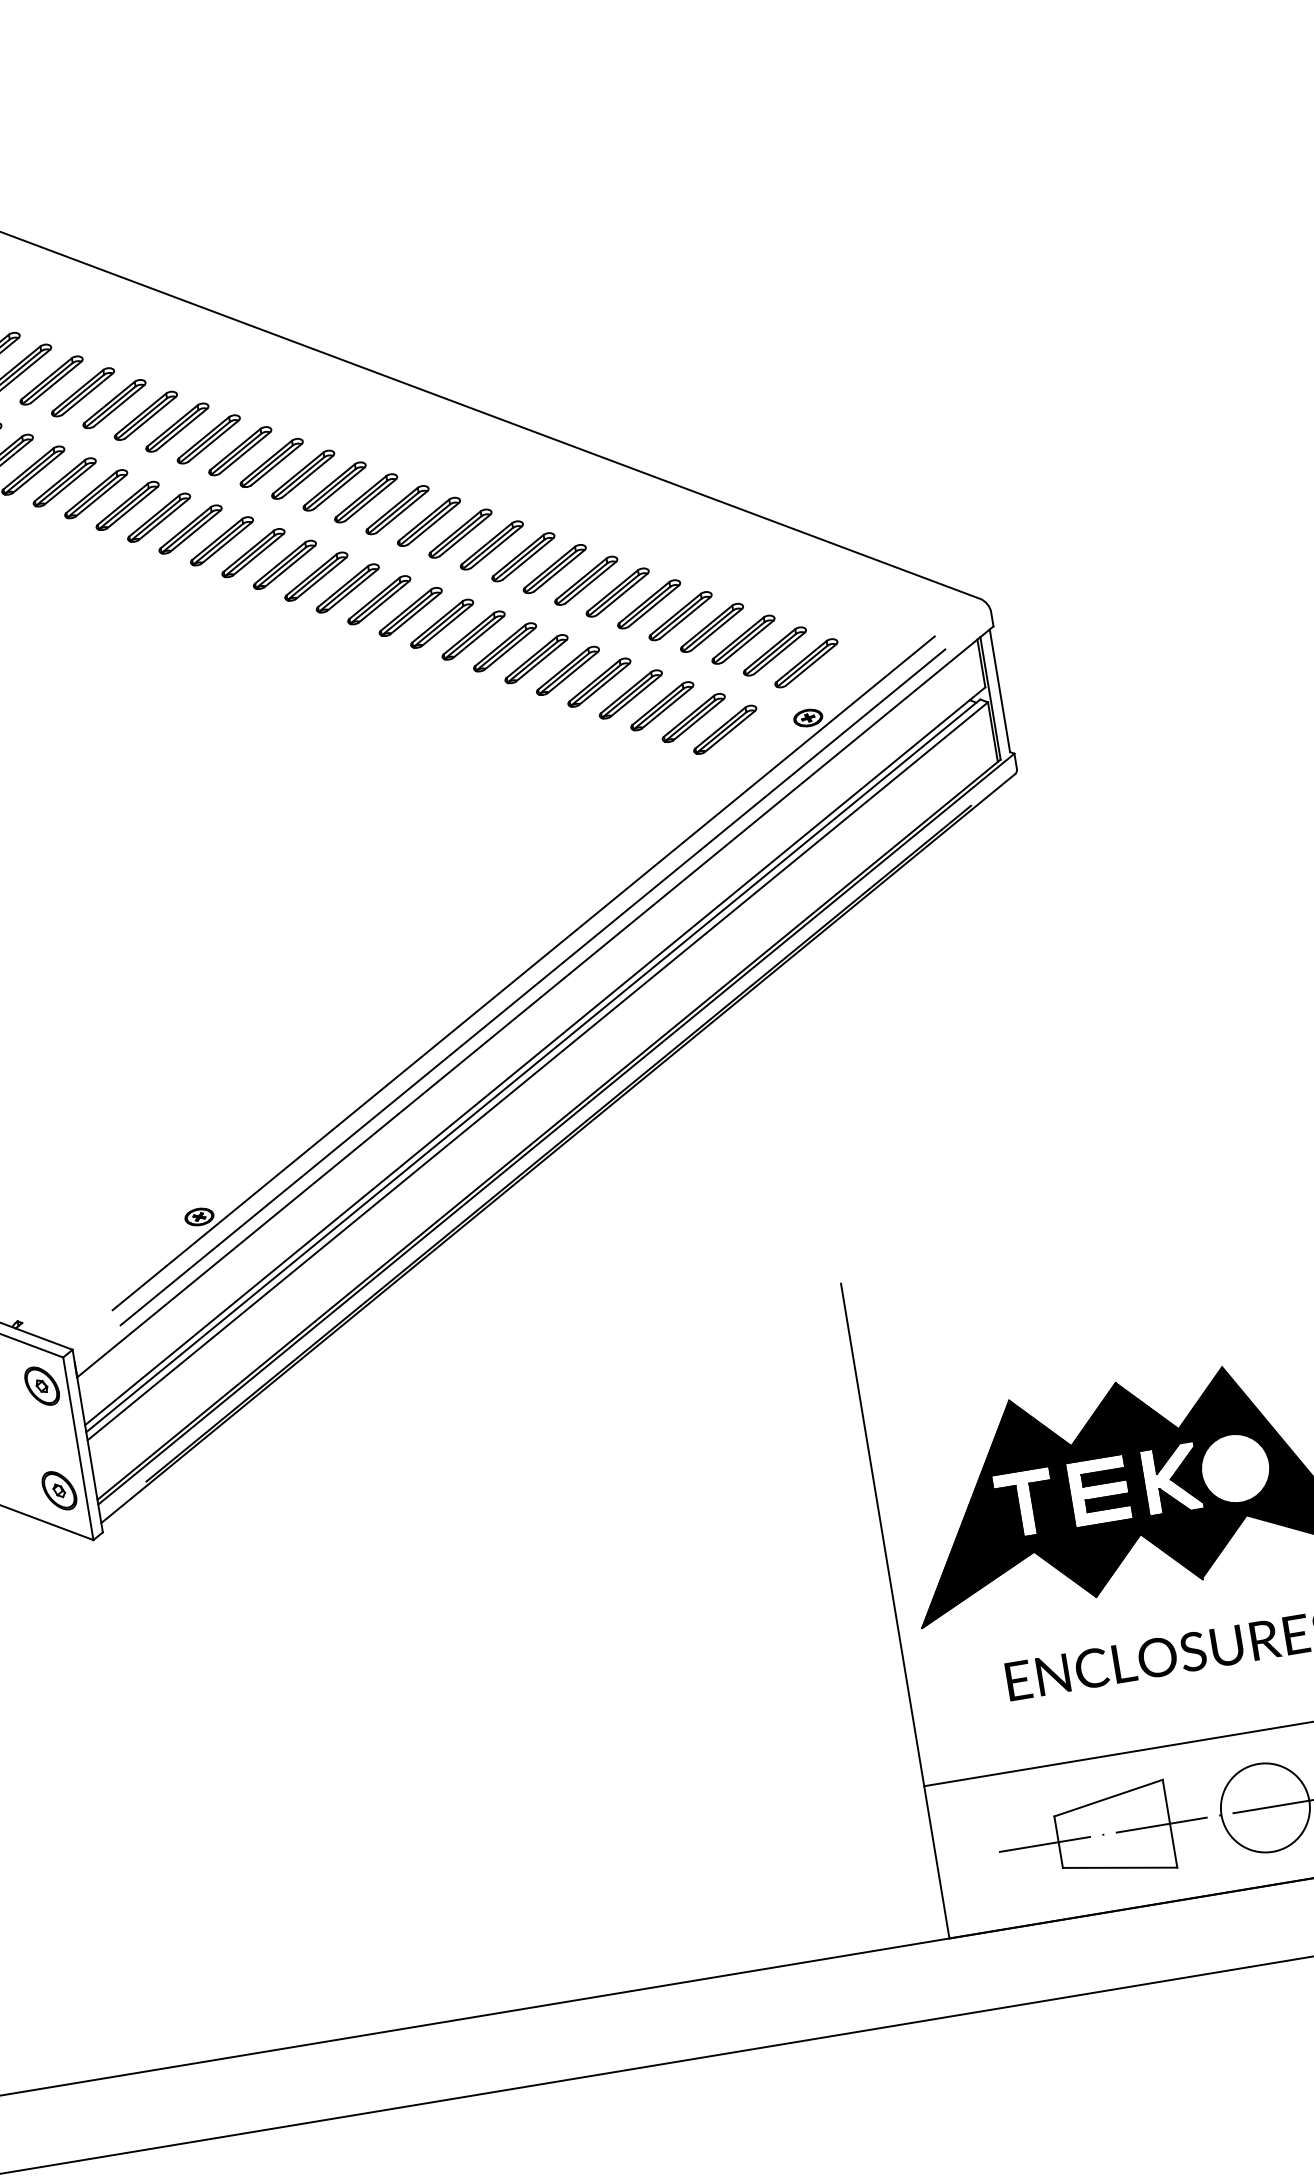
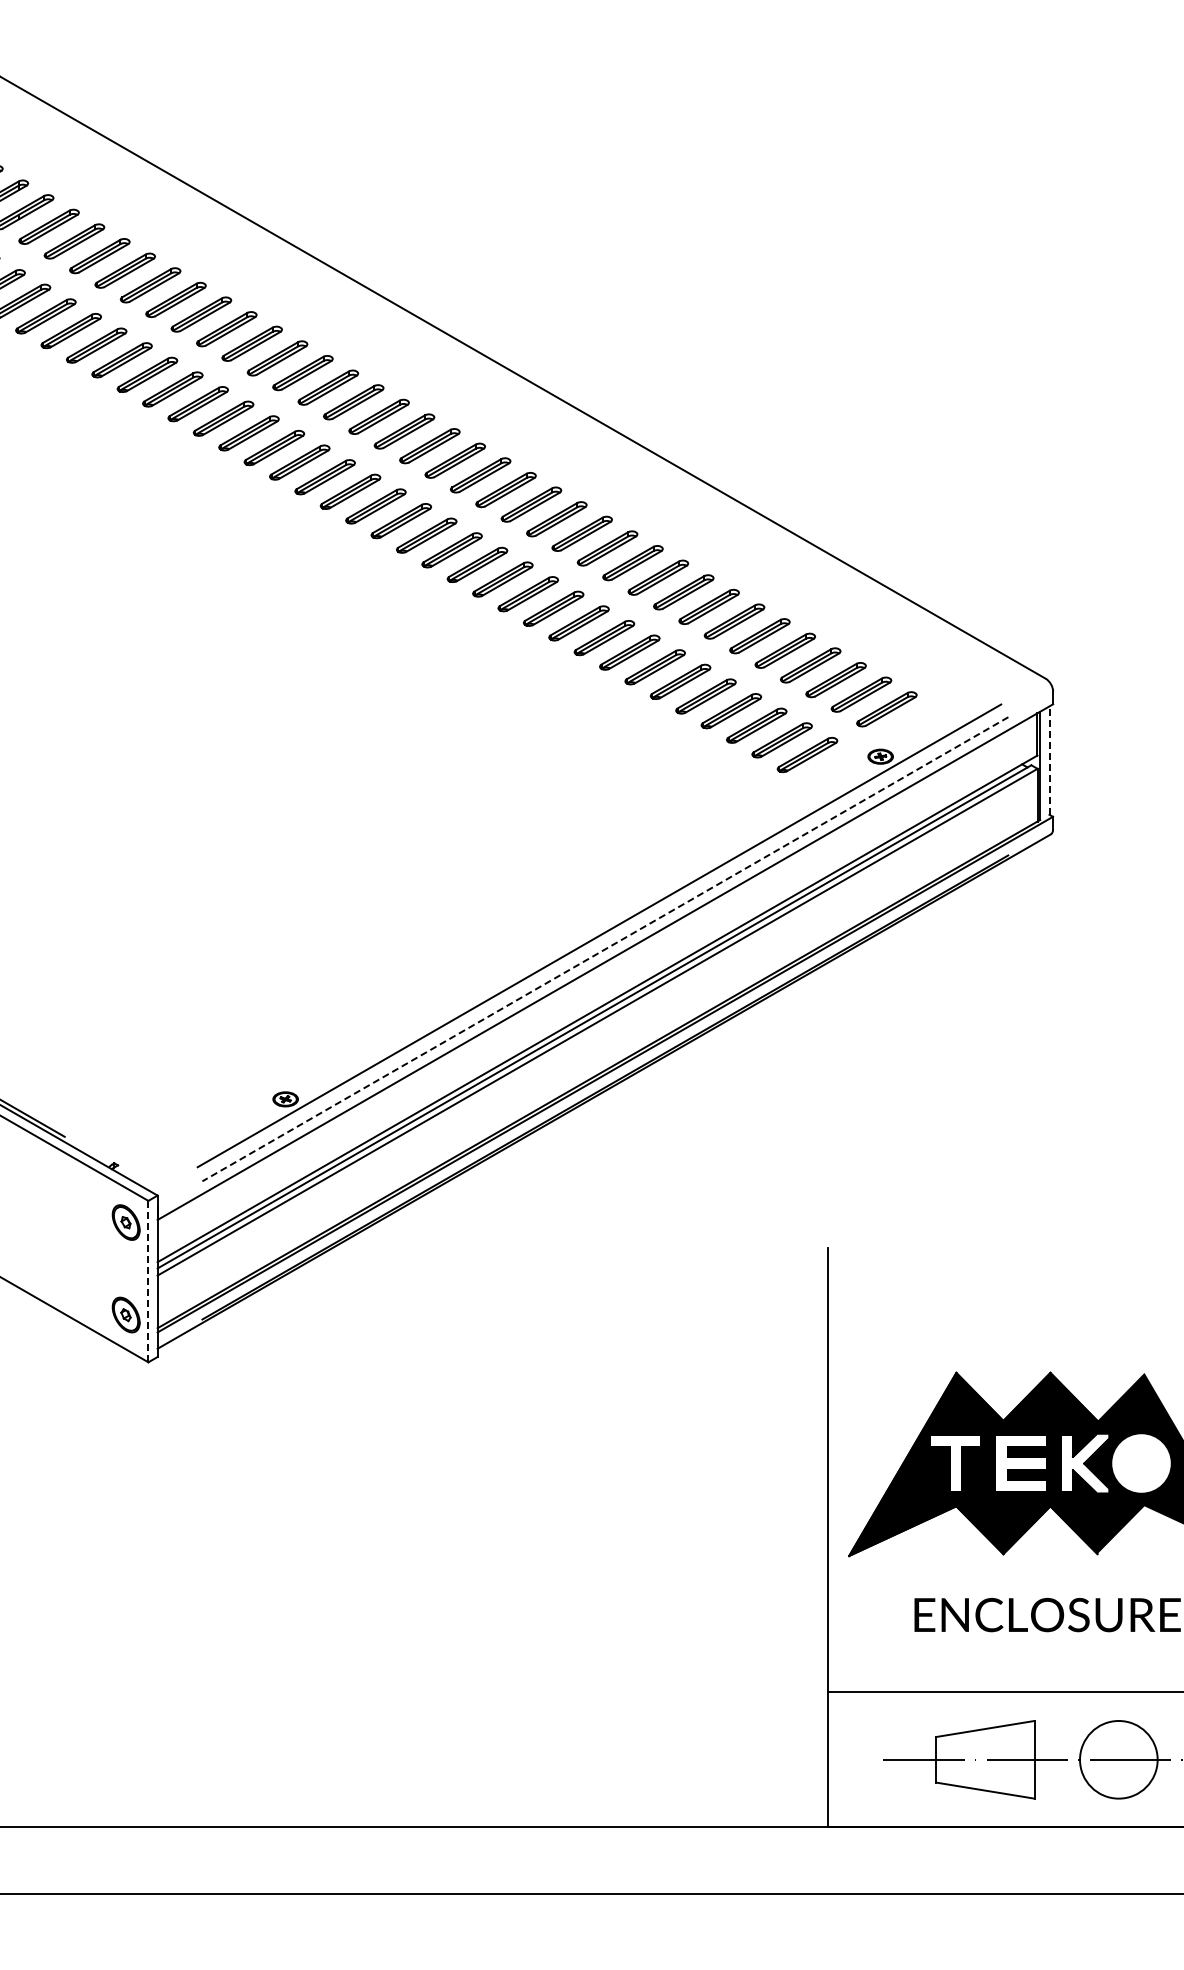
line: (999, 690) -> (1049, 760), solid -> dashed
line: (531, 987) -> (604, 949), solid -> dashed
line: (78, 1448) -> (148, 1281), solid -> dashed

